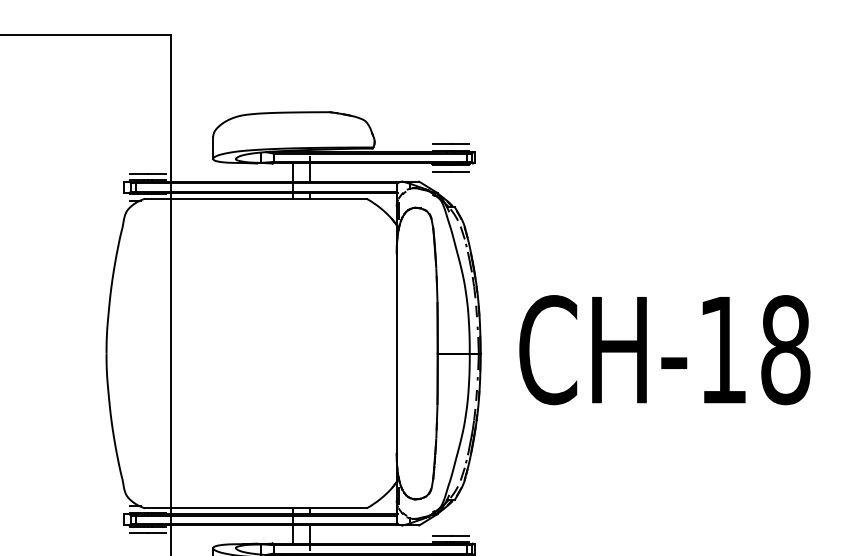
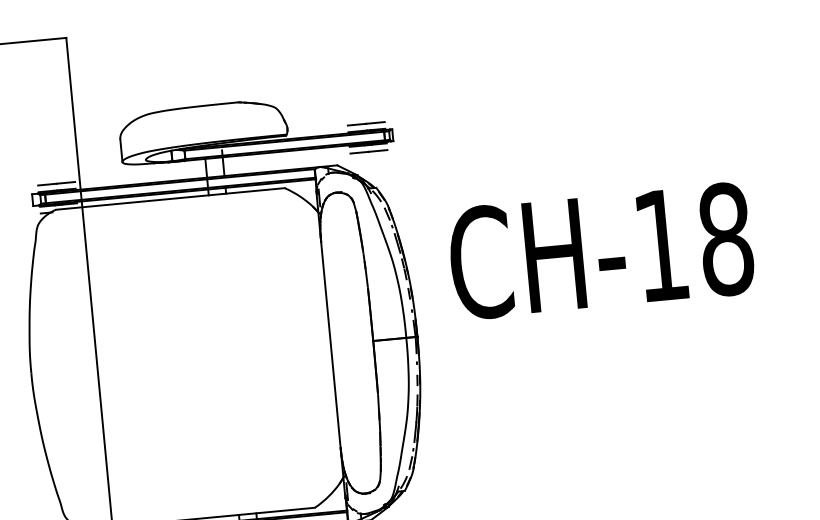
text: (664, 350) -> (600, 251), moved

